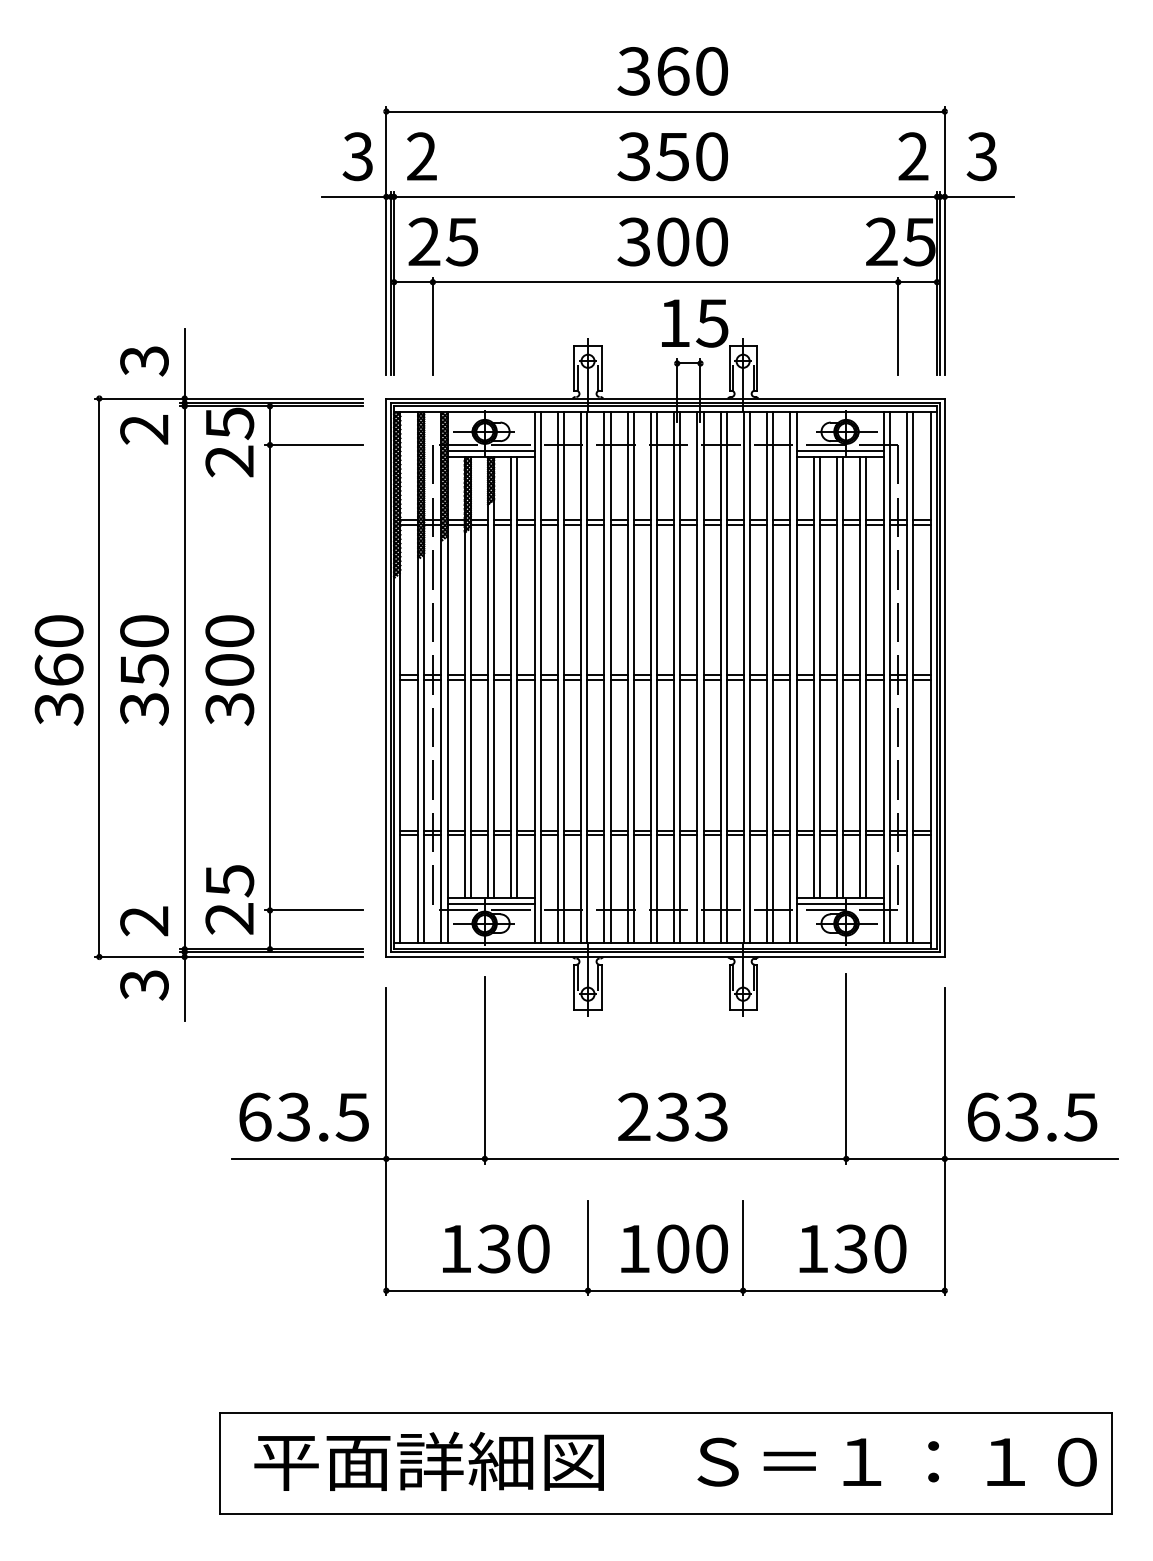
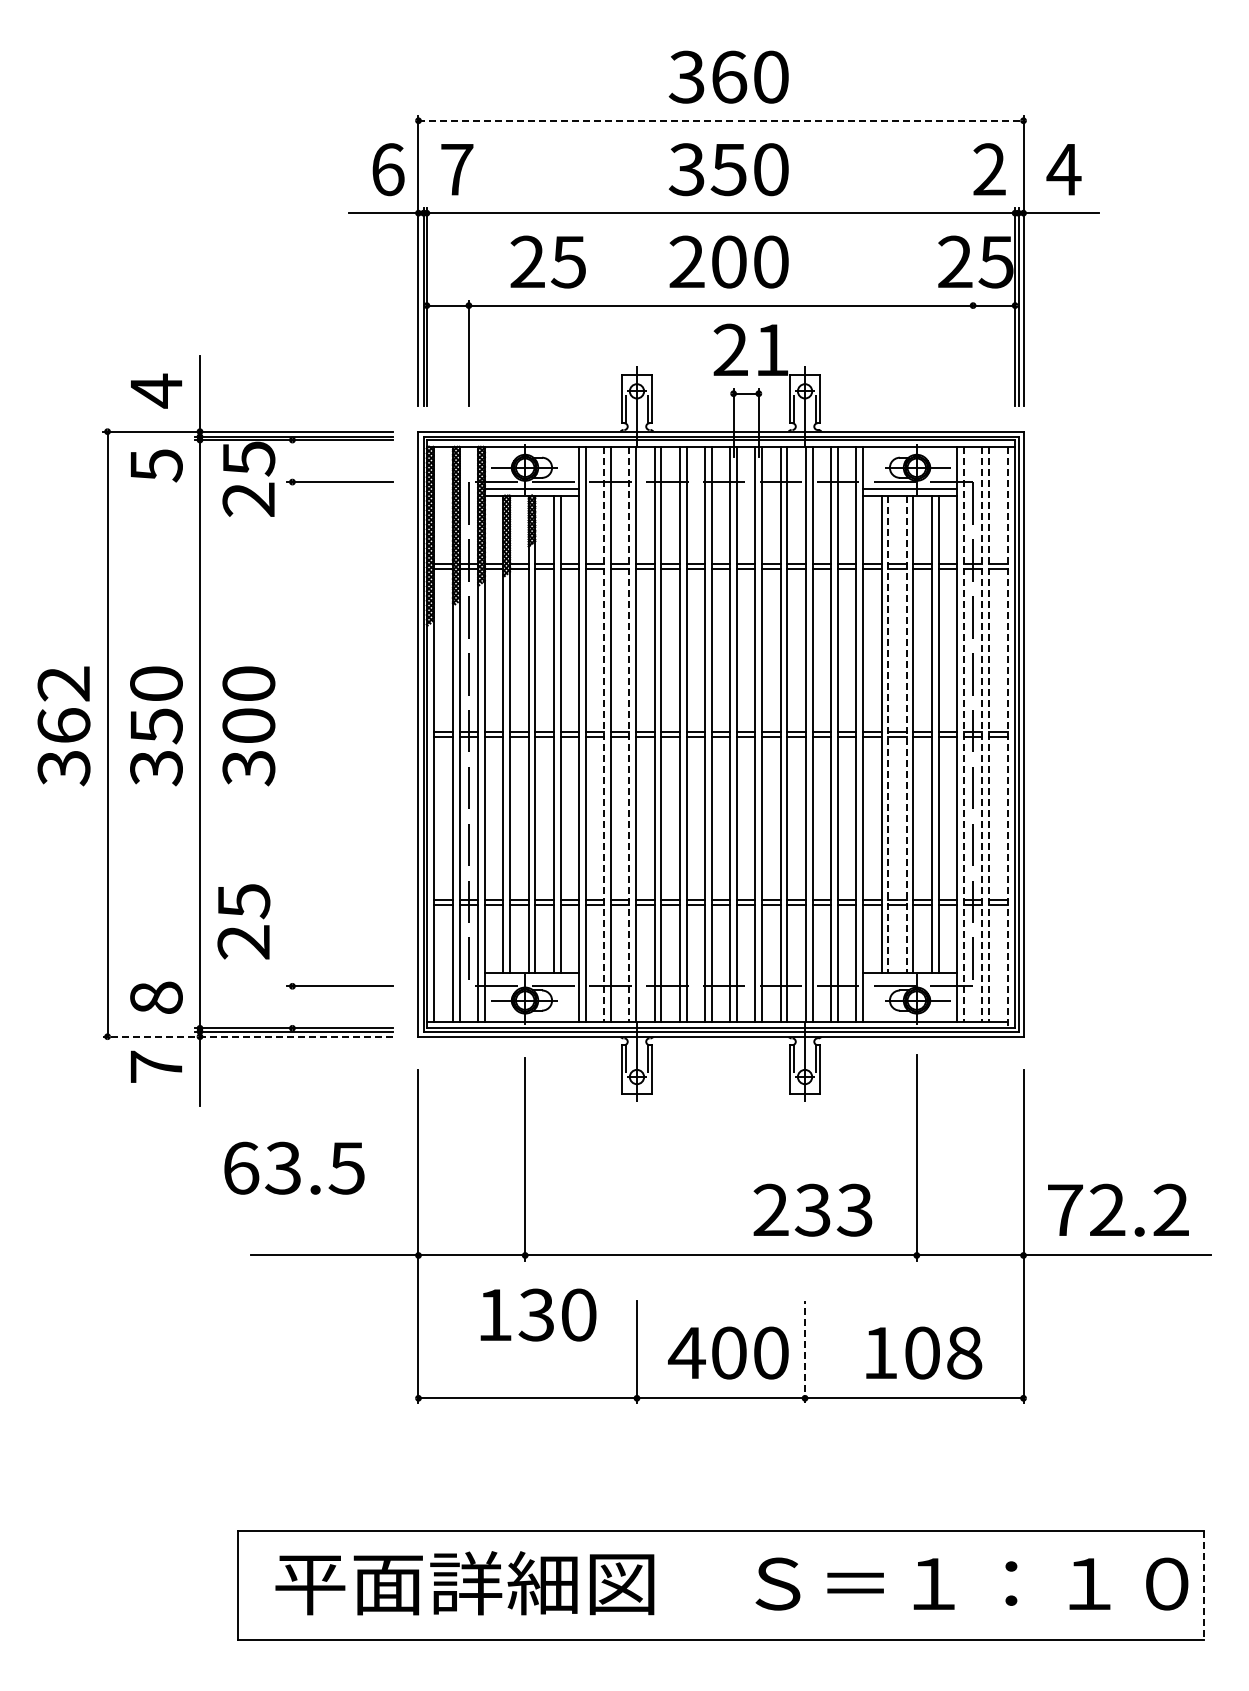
line: (666, 111) -> (721, 120), solid -> dashed
text: (357, 156) -> (387, 169), 3 -> 6
text: (422, 156) -> (457, 169), 2 -> 7
text: (981, 156) -> (1063, 169), 3 -> 4
text: (442, 241) -> (547, 261), moved
text: (633, 242) -> (686, 262), 300 -> 200
text: (692, 322) -> (750, 349), 15 -> 21
line: (898, 326) -> (973, 353), removed
text: (144, 360) -> (156, 390), 3 -> 4
text: (144, 429) -> (156, 465), 2 -> 5
text: (58, 630) -> (63, 683), 360 -> 362
line: (270, 678) -> (292, 734), removed
line: (558, 678) -> (604, 734), solid -> dashed
line: (581, 678) -> (629, 734), solid -> dashed
line: (820, 678) -> (888, 734), solid -> dashed
line: (836, 678) -> (906, 734), solid -> dashed
line: (889, 678) -> (963, 734), solid -> dashed
line: (906, 678) -> (982, 734), solid -> dashed
line: (913, 678) -> (989, 734), solid -> dashed
line: (930, 680) -> (1008, 737), solid -> dashed
text: (229, 899) -> (243, 921), moved
line: (490, 904) -> (531, 979), removed
line: (840, 904) -> (910, 979), removed
text: (144, 920) -> (156, 997), 2 -> 8
line: (228, 956) -> (247, 1036), solid -> dashed
text: (144, 984) -> (156, 1066), 3 -> 7
text: (304, 1116) -> (294, 1167), moved
text: (672, 1116) -> (812, 1209), moved
text: (1032, 1116) -> (1118, 1209), 63.5 -> 72.2
line: (743, 1247) -> (805, 1351), solid -> dashed
text: (496, 1248) -> (538, 1314), moved
text: (633, 1248) -> (686, 1352), 100 -> 400
text: (870, 1248) -> (943, 1352), 130 -> 108
line: (1111, 1463) -> (1204, 1585), solid -> dashed

